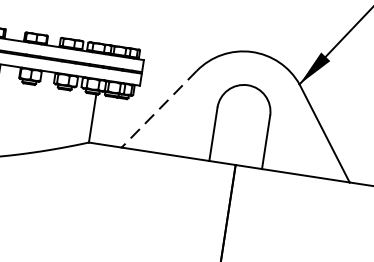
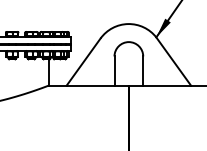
line: (158, 109) -> (83, 62), dashed -> solid

